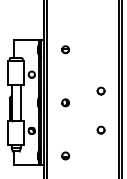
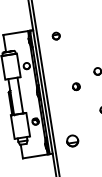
part: (65, 102) -> (76, 86), moved
part: (65, 155) -> (72, 140), size x1.6

